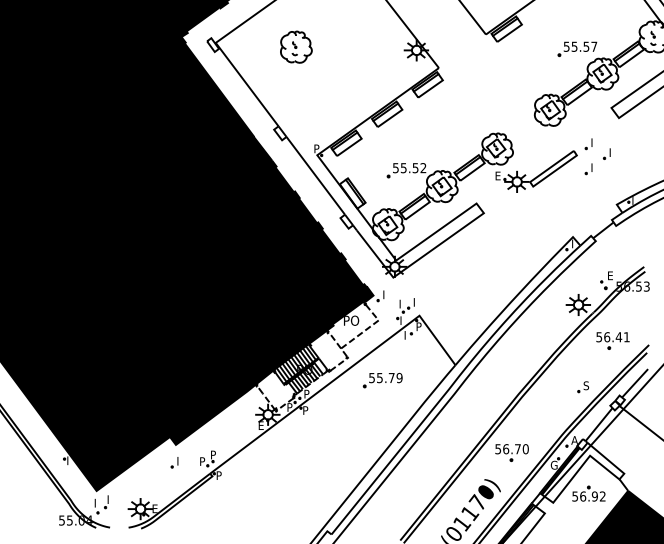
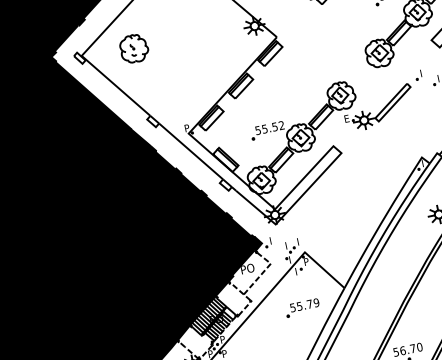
part: (296, 46) -> (134, 48), moved
part: (588, 169) -> (422, 96), removed
part: (382, 380) -> (302, 308), moved

